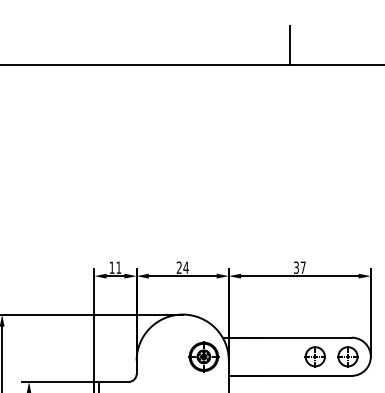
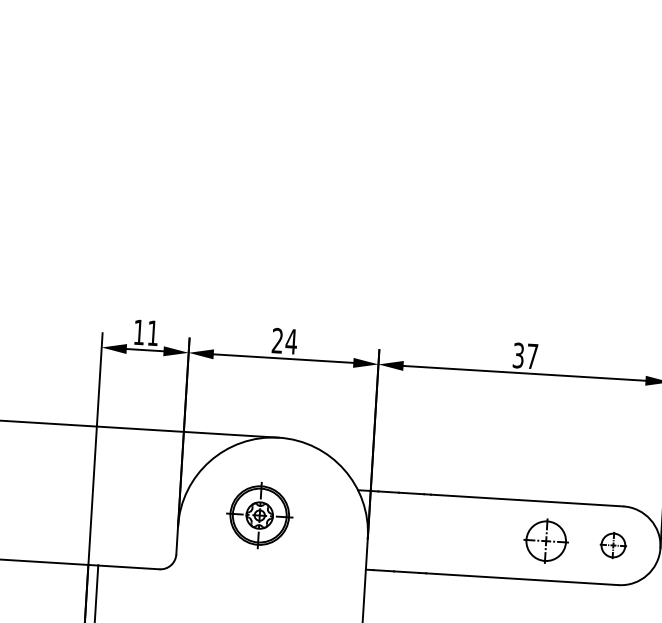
part: (203, 356) -> (259, 514), moved
part: (347, 356) -> (612, 544), size x0.6

